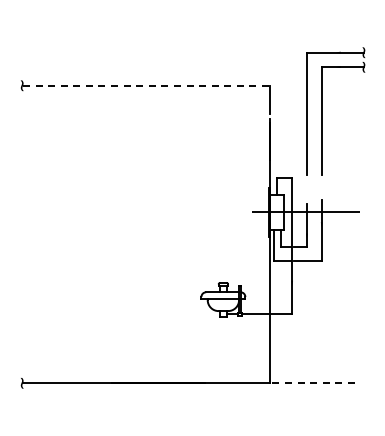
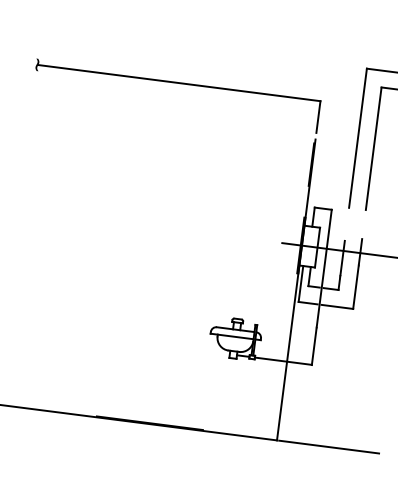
line: (146, 85) -> (179, 82), dashed -> solid
line: (316, 383) -> (329, 447), dashed -> solid

